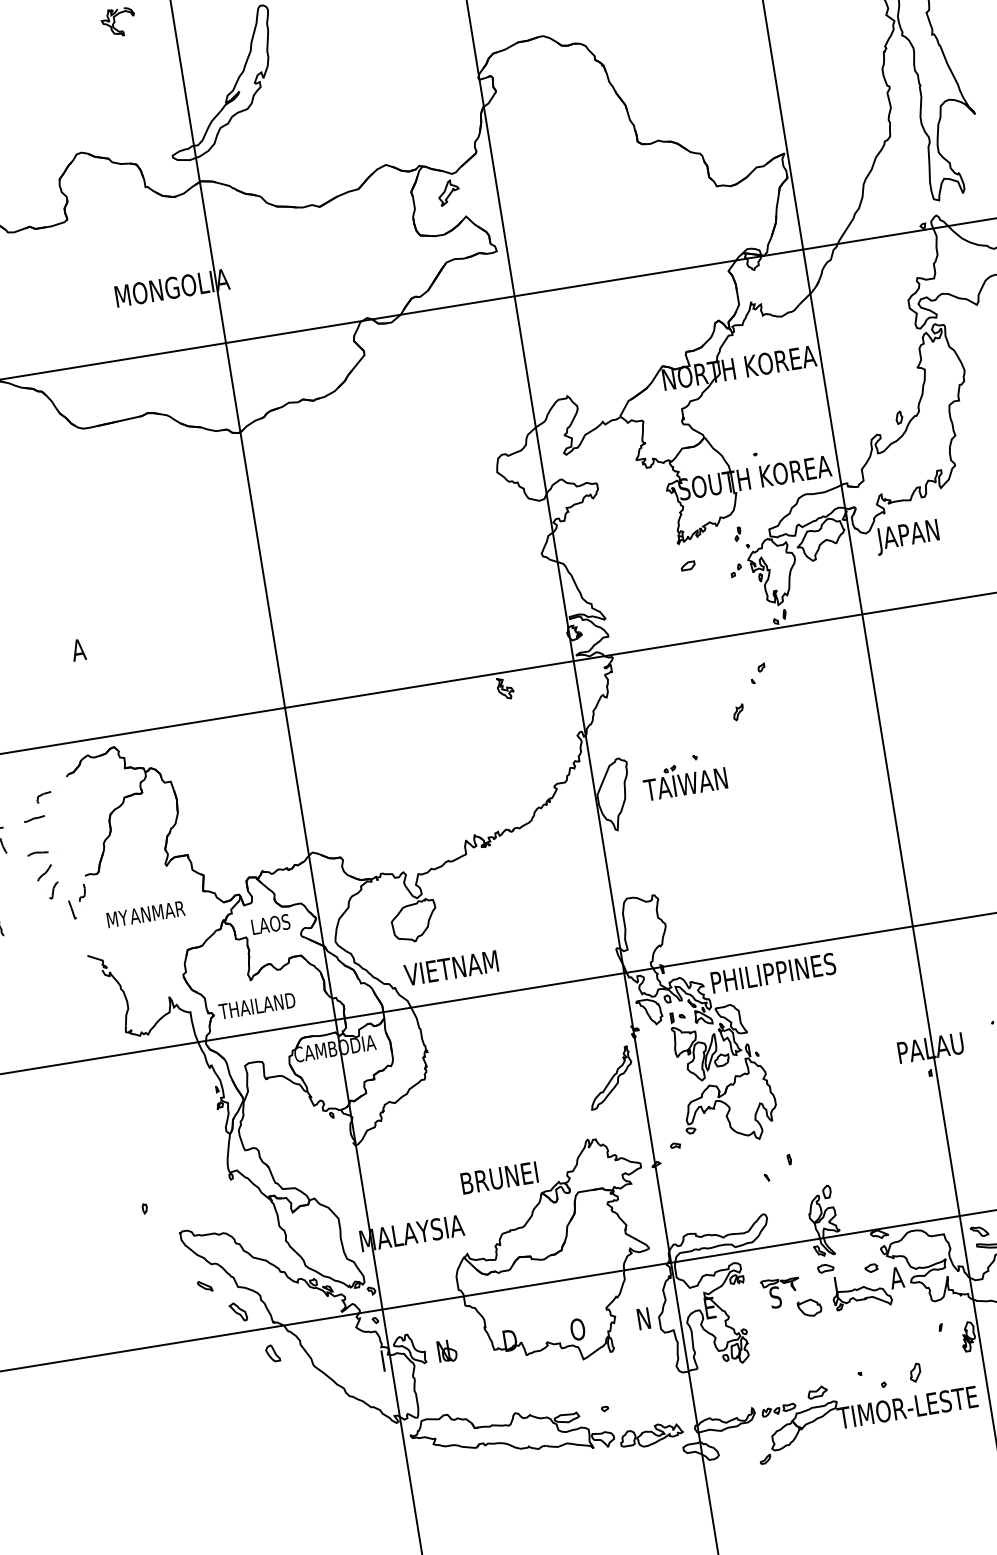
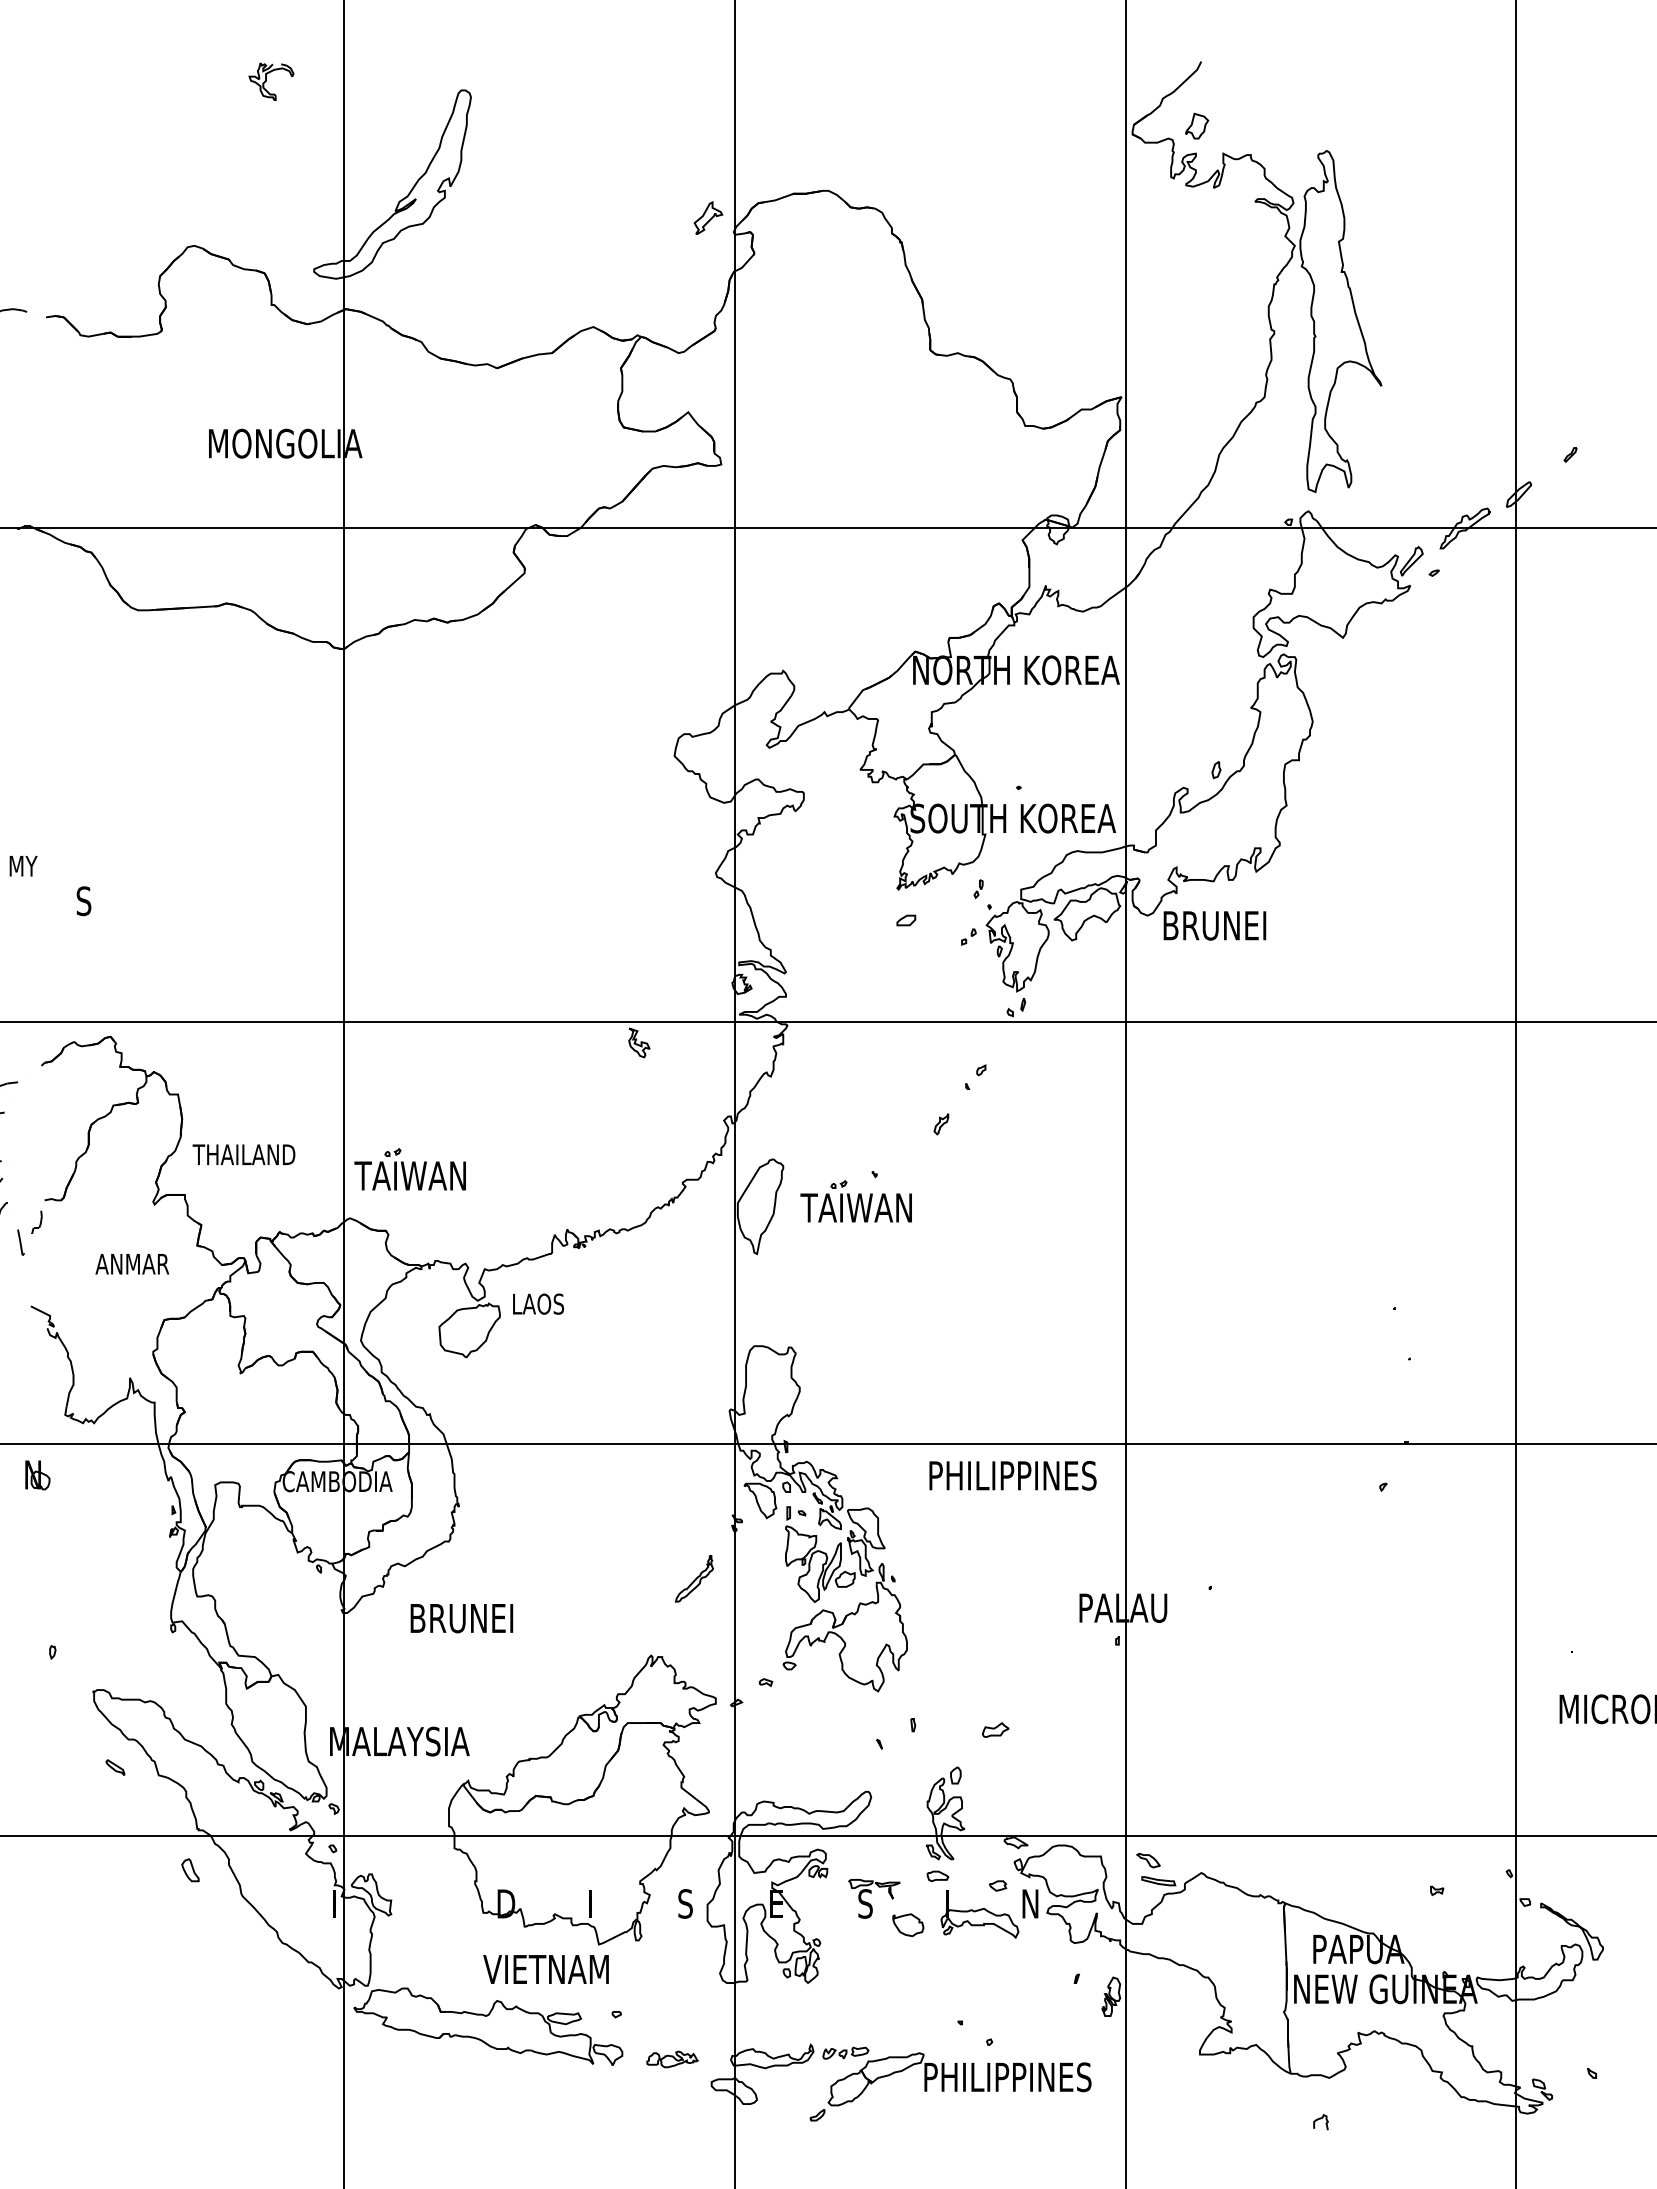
part: (448, 192) -> (708, 217), moved
text: (915, 535) -> (1212, 929), JAPAN -> BRUNEI
text: (78, 650) -> (84, 901), A -> S
part: (350, 809) -> (409, 1169), added
text: (117, 919) -> (23, 866), moved
text: (270, 923) -> (538, 1303), moved
text: (450, 968) -> (545, 1969), moved
text: (773, 973) -> (1012, 1475), moved
text: (256, 1005) -> (243, 1154), moved
part: (610, 1077) -> (694, 1578), size x0.6
text: (499, 1178) -> (461, 1618), moved
text: (896, 1277) -> (1029, 1903), A -> N
part: (238, 1312) -> (153, 1808), removed
text: (643, 1318) -> (686, 1903), N -> S
text: (577, 1329) -> (597, 1903), O -> I
part: (446, 1351) -> (37, 1475), moved
part: (915, 1372) -> (1033, 2032), removed
part: (817, 1391) -> (995, 1729), moved
text: (907, 1407) -> (1015, 2077), TIMOR-LESTE -> PHILIPPINES
part: (651, 1435) -> (672, 2059), size x0.6

